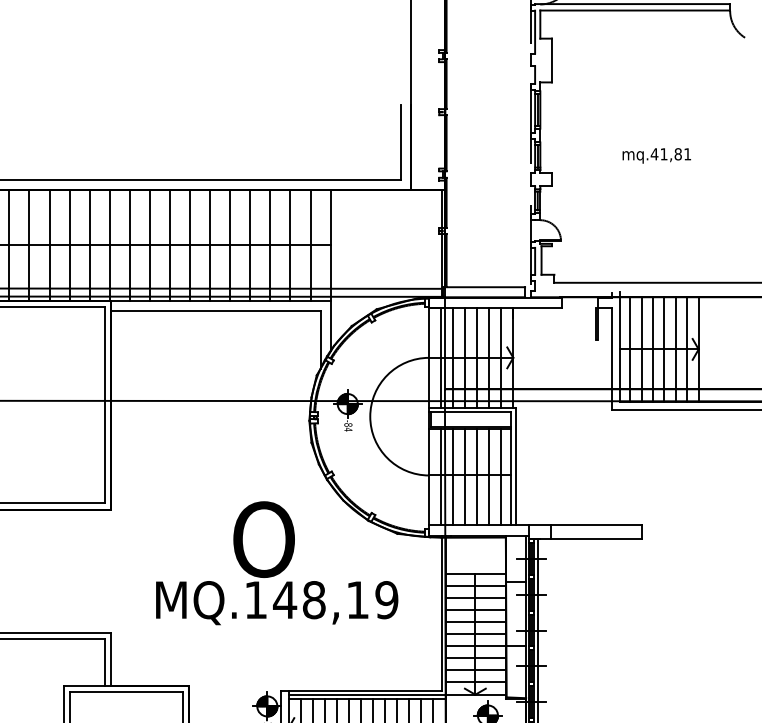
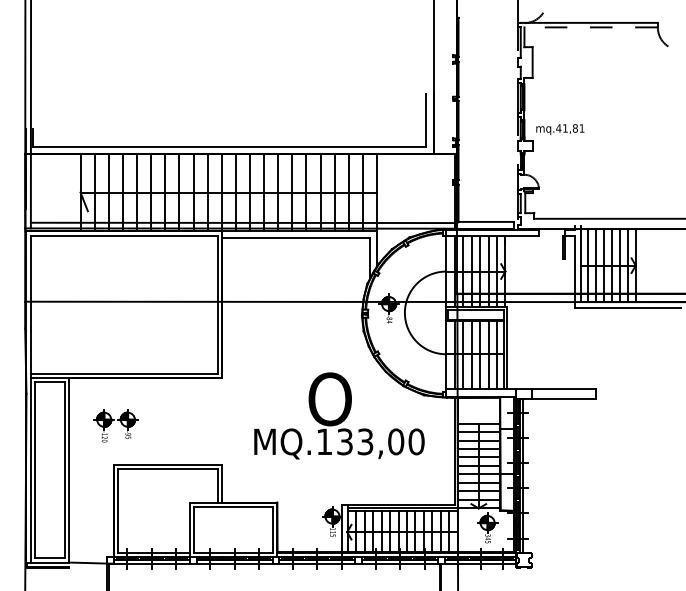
line: (635, 10) -> (591, 27), solid -> dashed
text: (657, 155) -> (560, 129), moved
text: (335, 599) -> (380, 441), MQ.148,19 -> MQ.133,00

